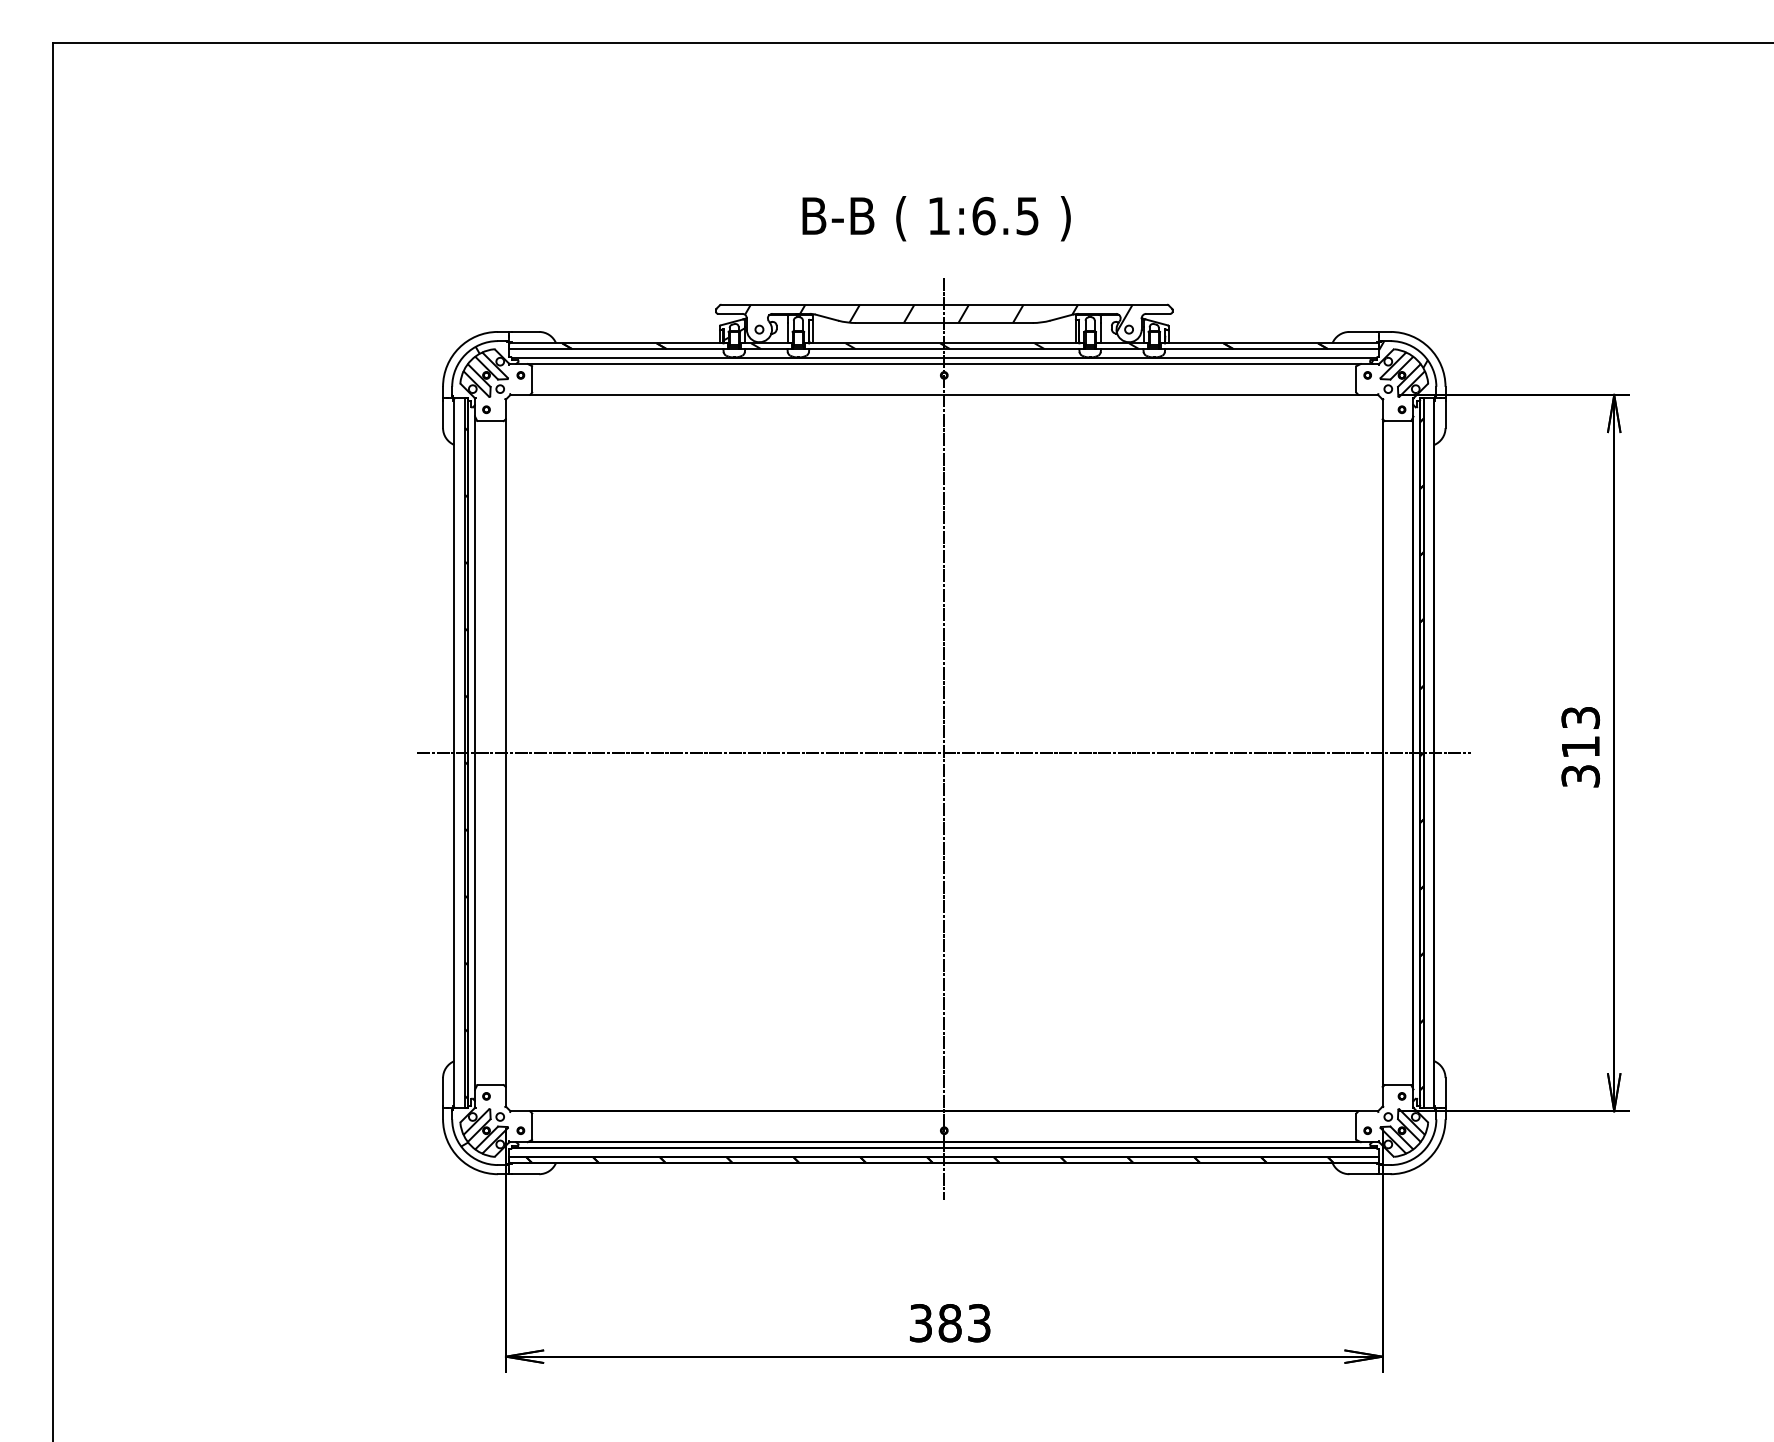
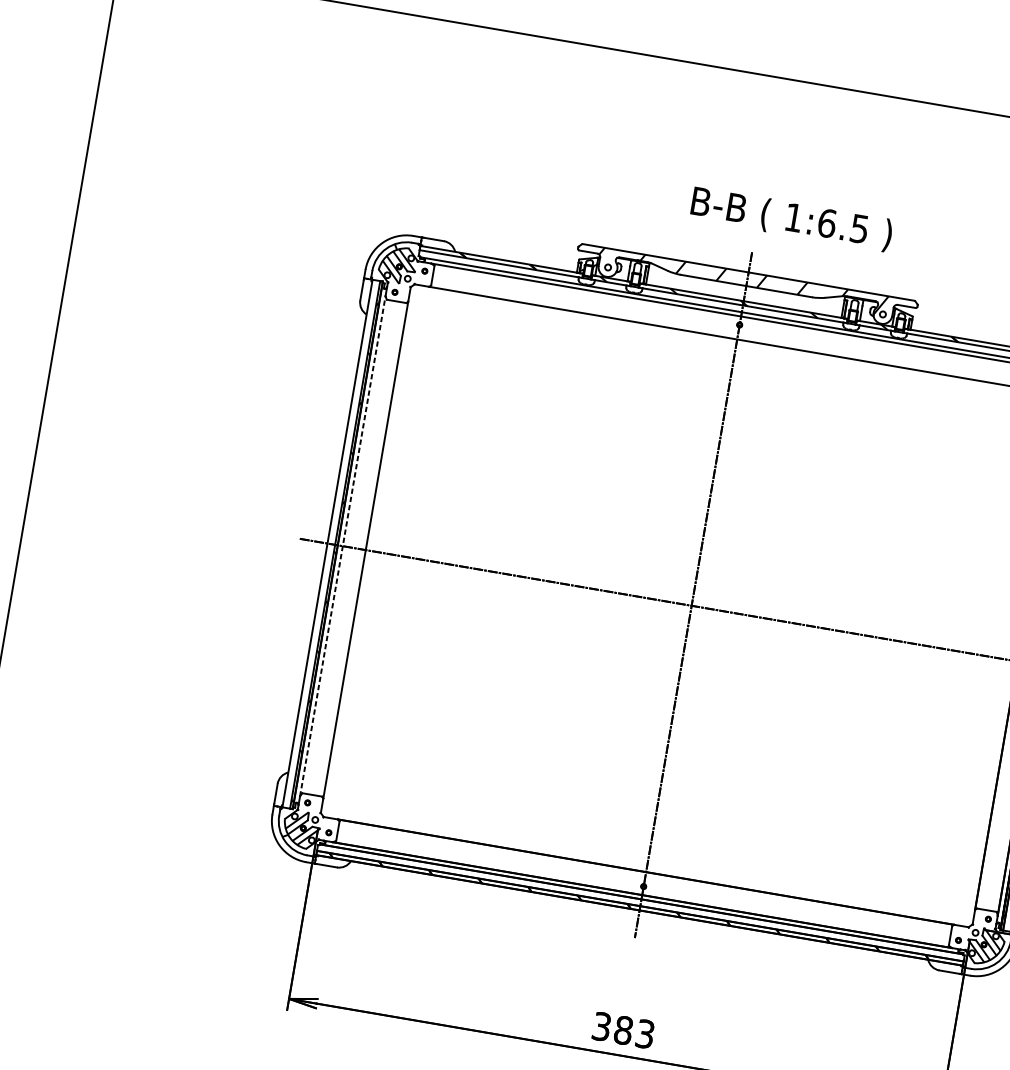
text: (936, 218) -> (791, 219), moved
line: (475, 753) -> (343, 546), solid -> dashed

